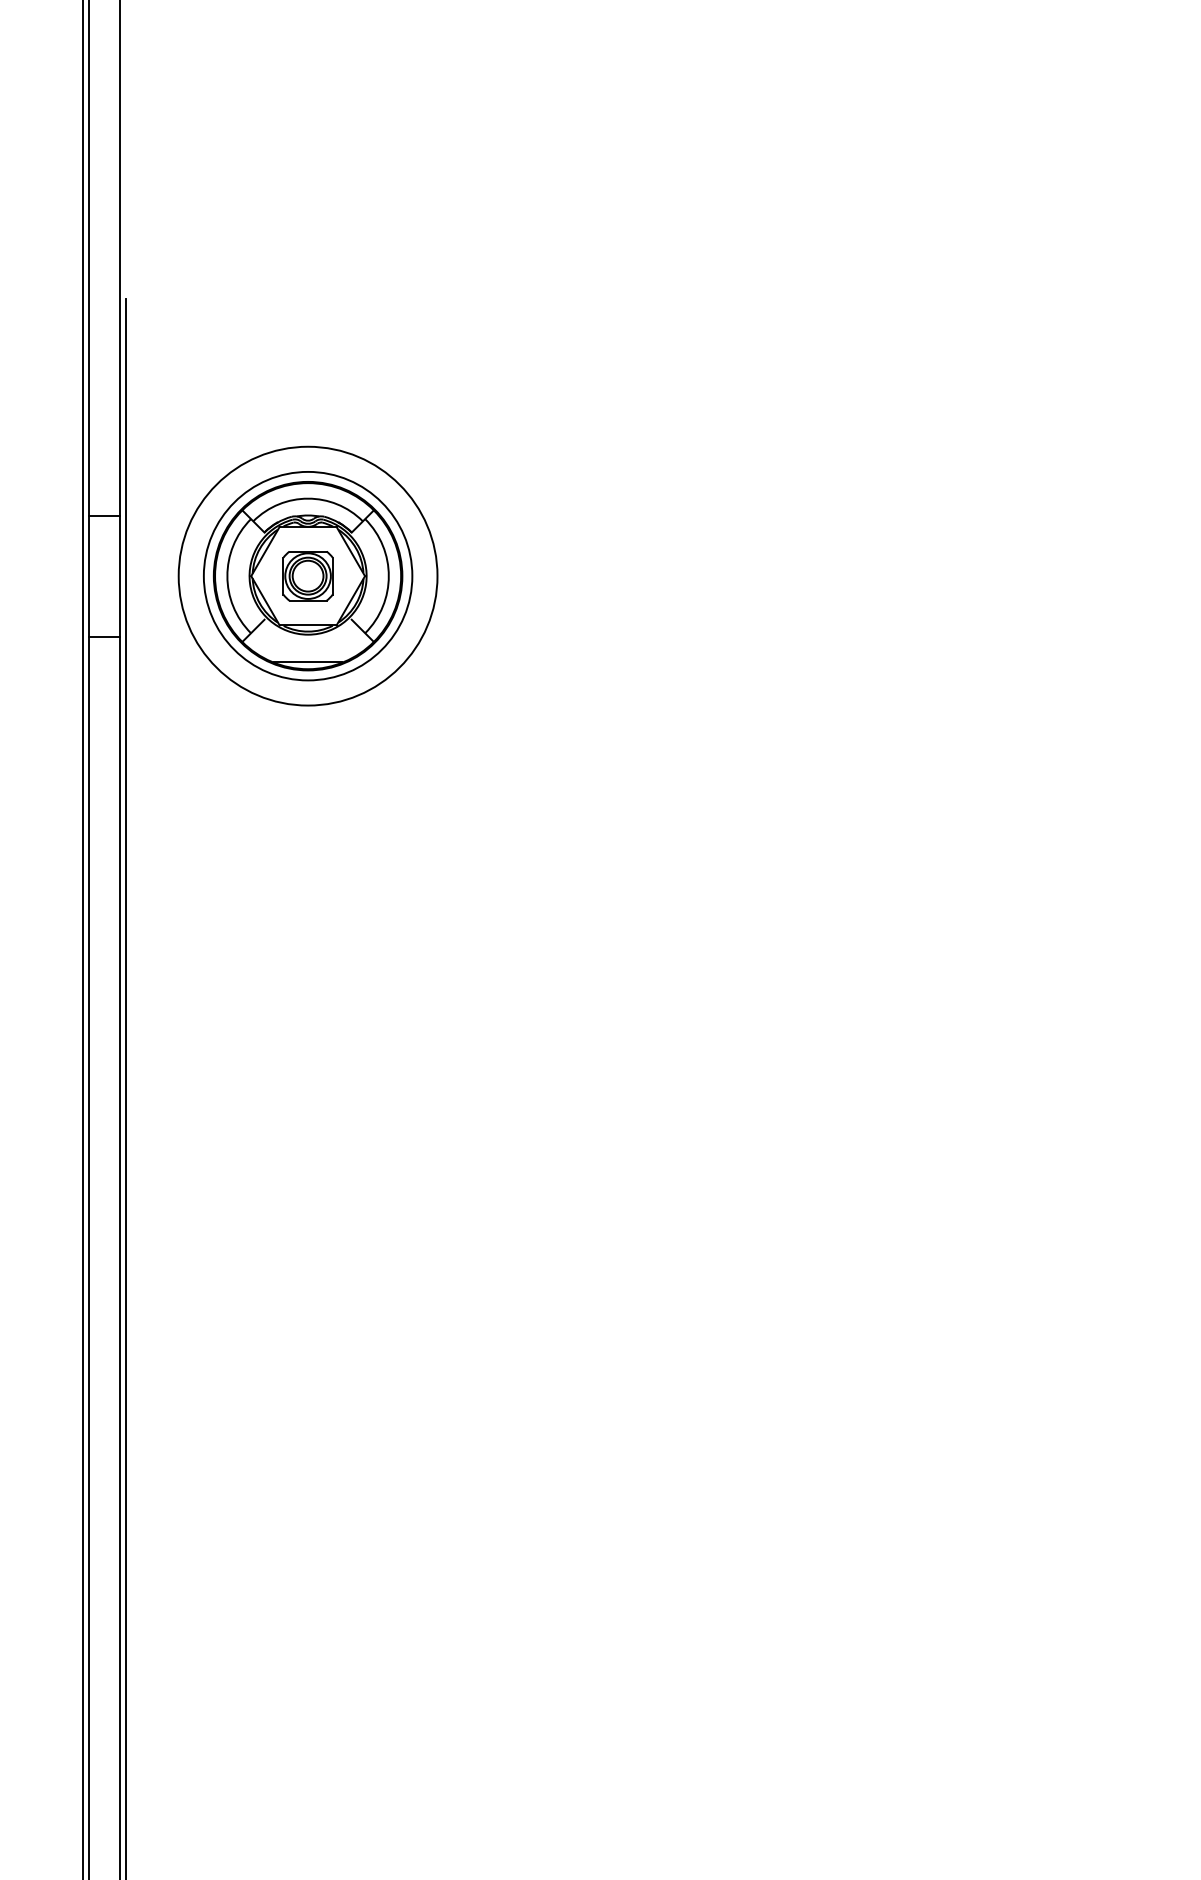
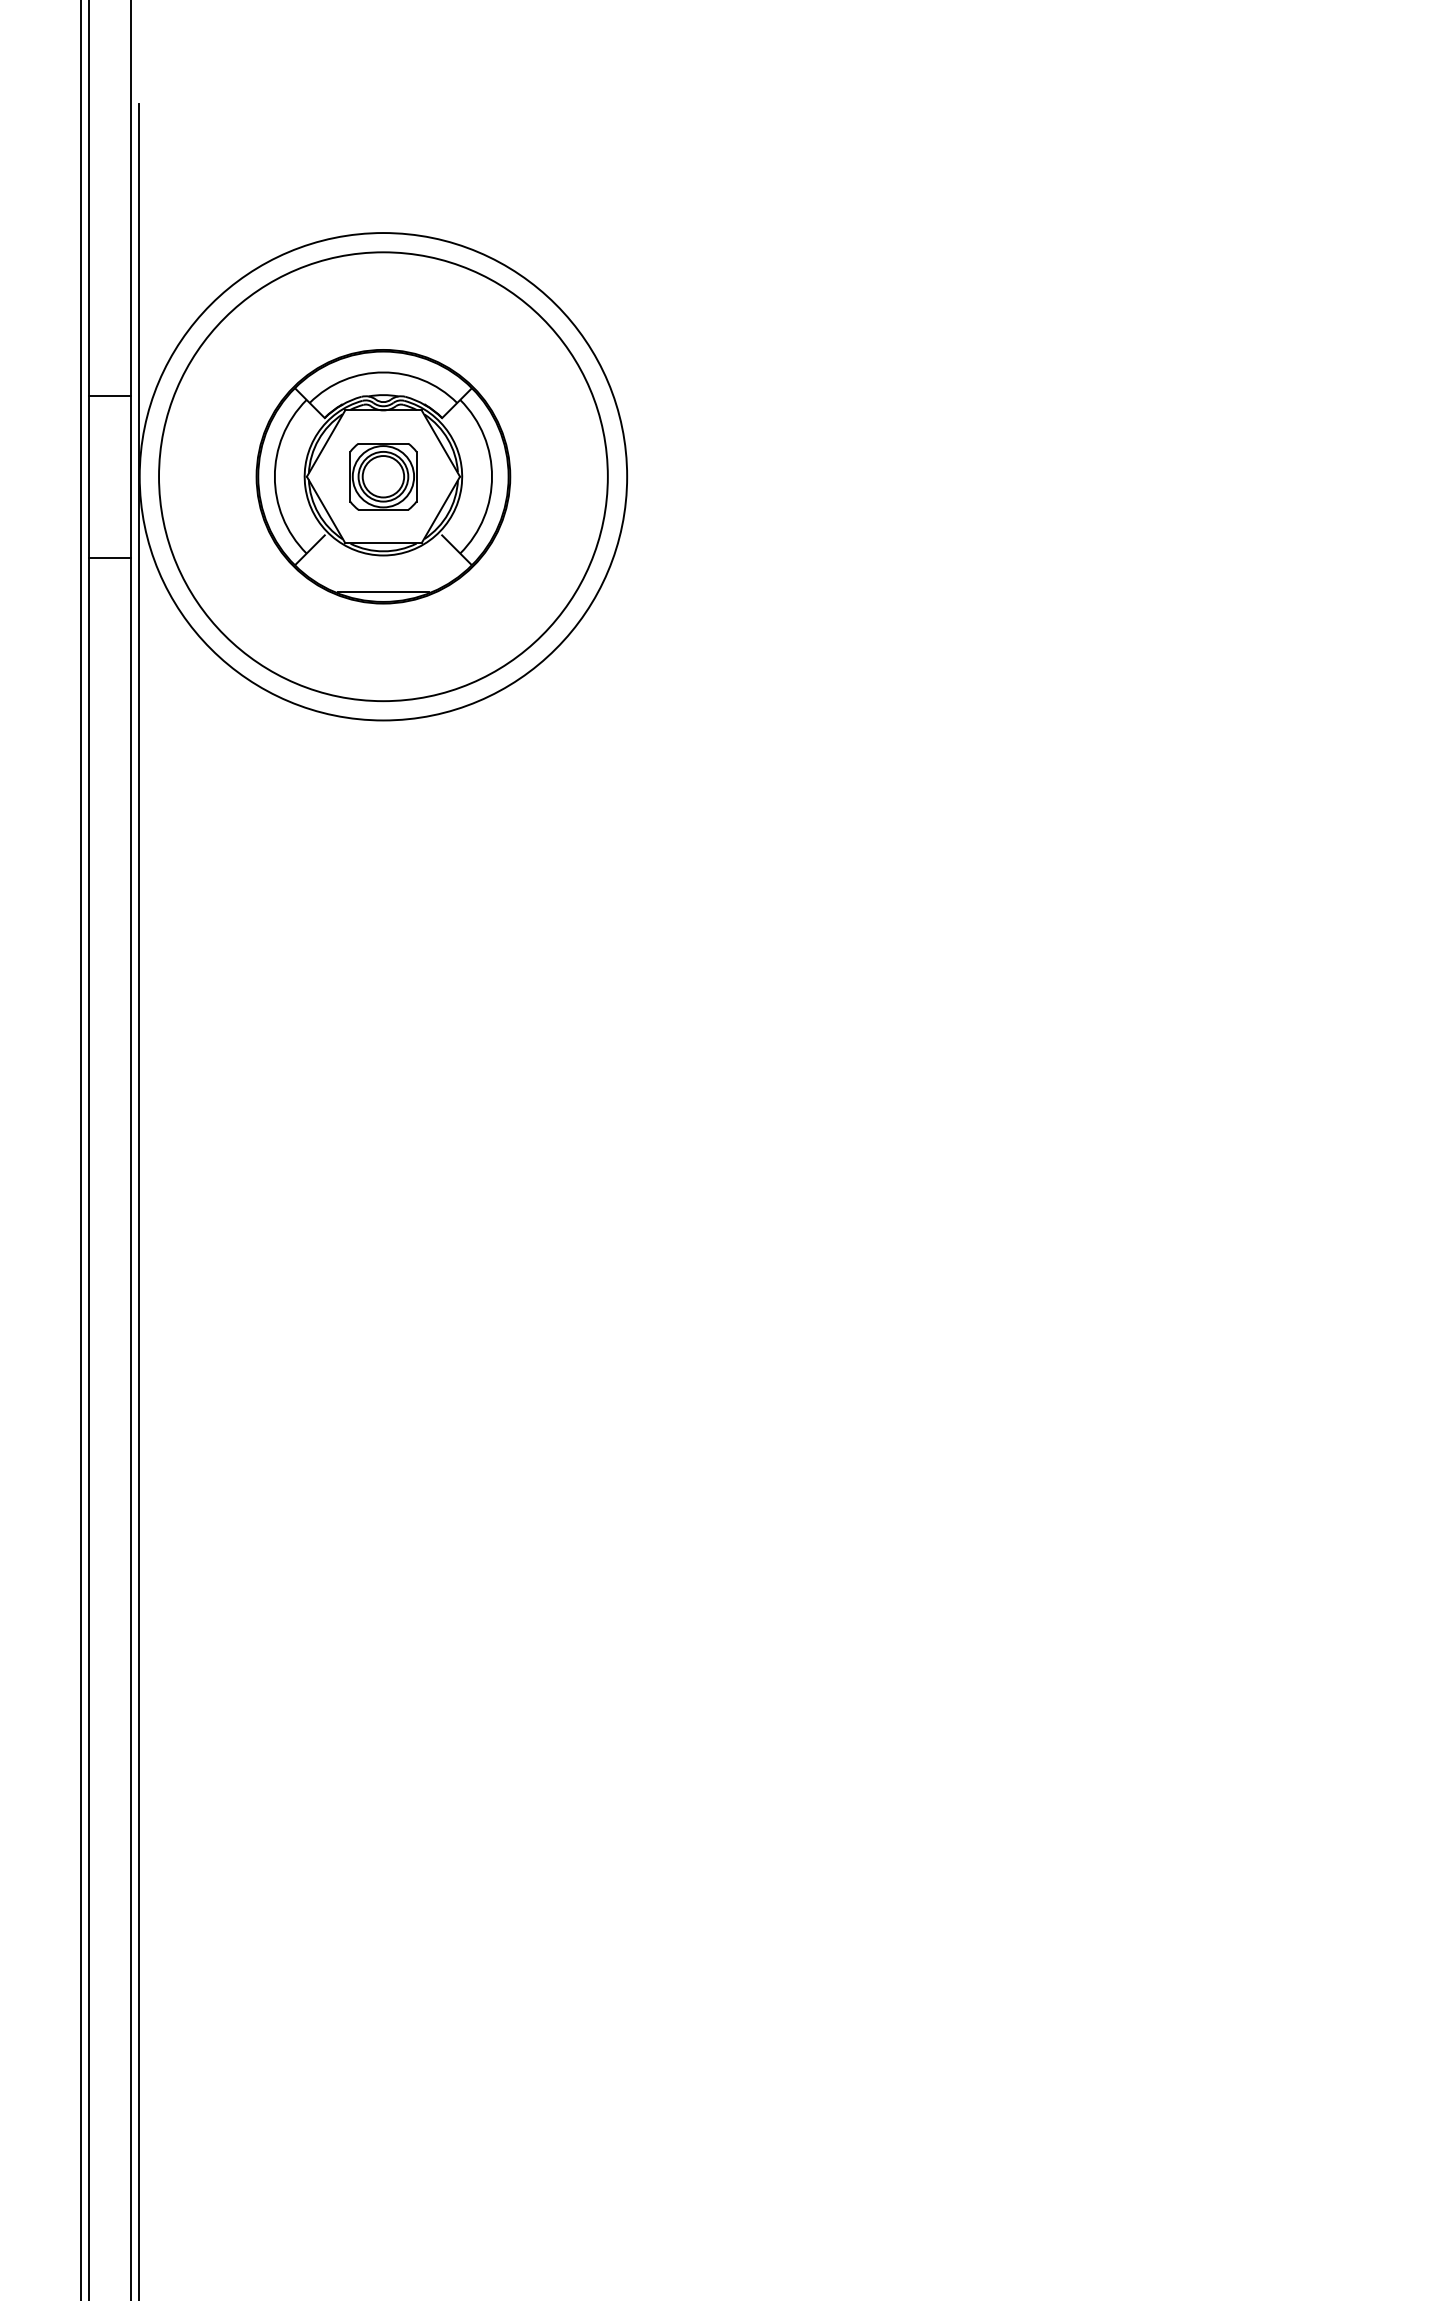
circle: (307, 575) -> (382, 475), size x1.4
circle: (307, 575) -> (382, 475), size x1.6

